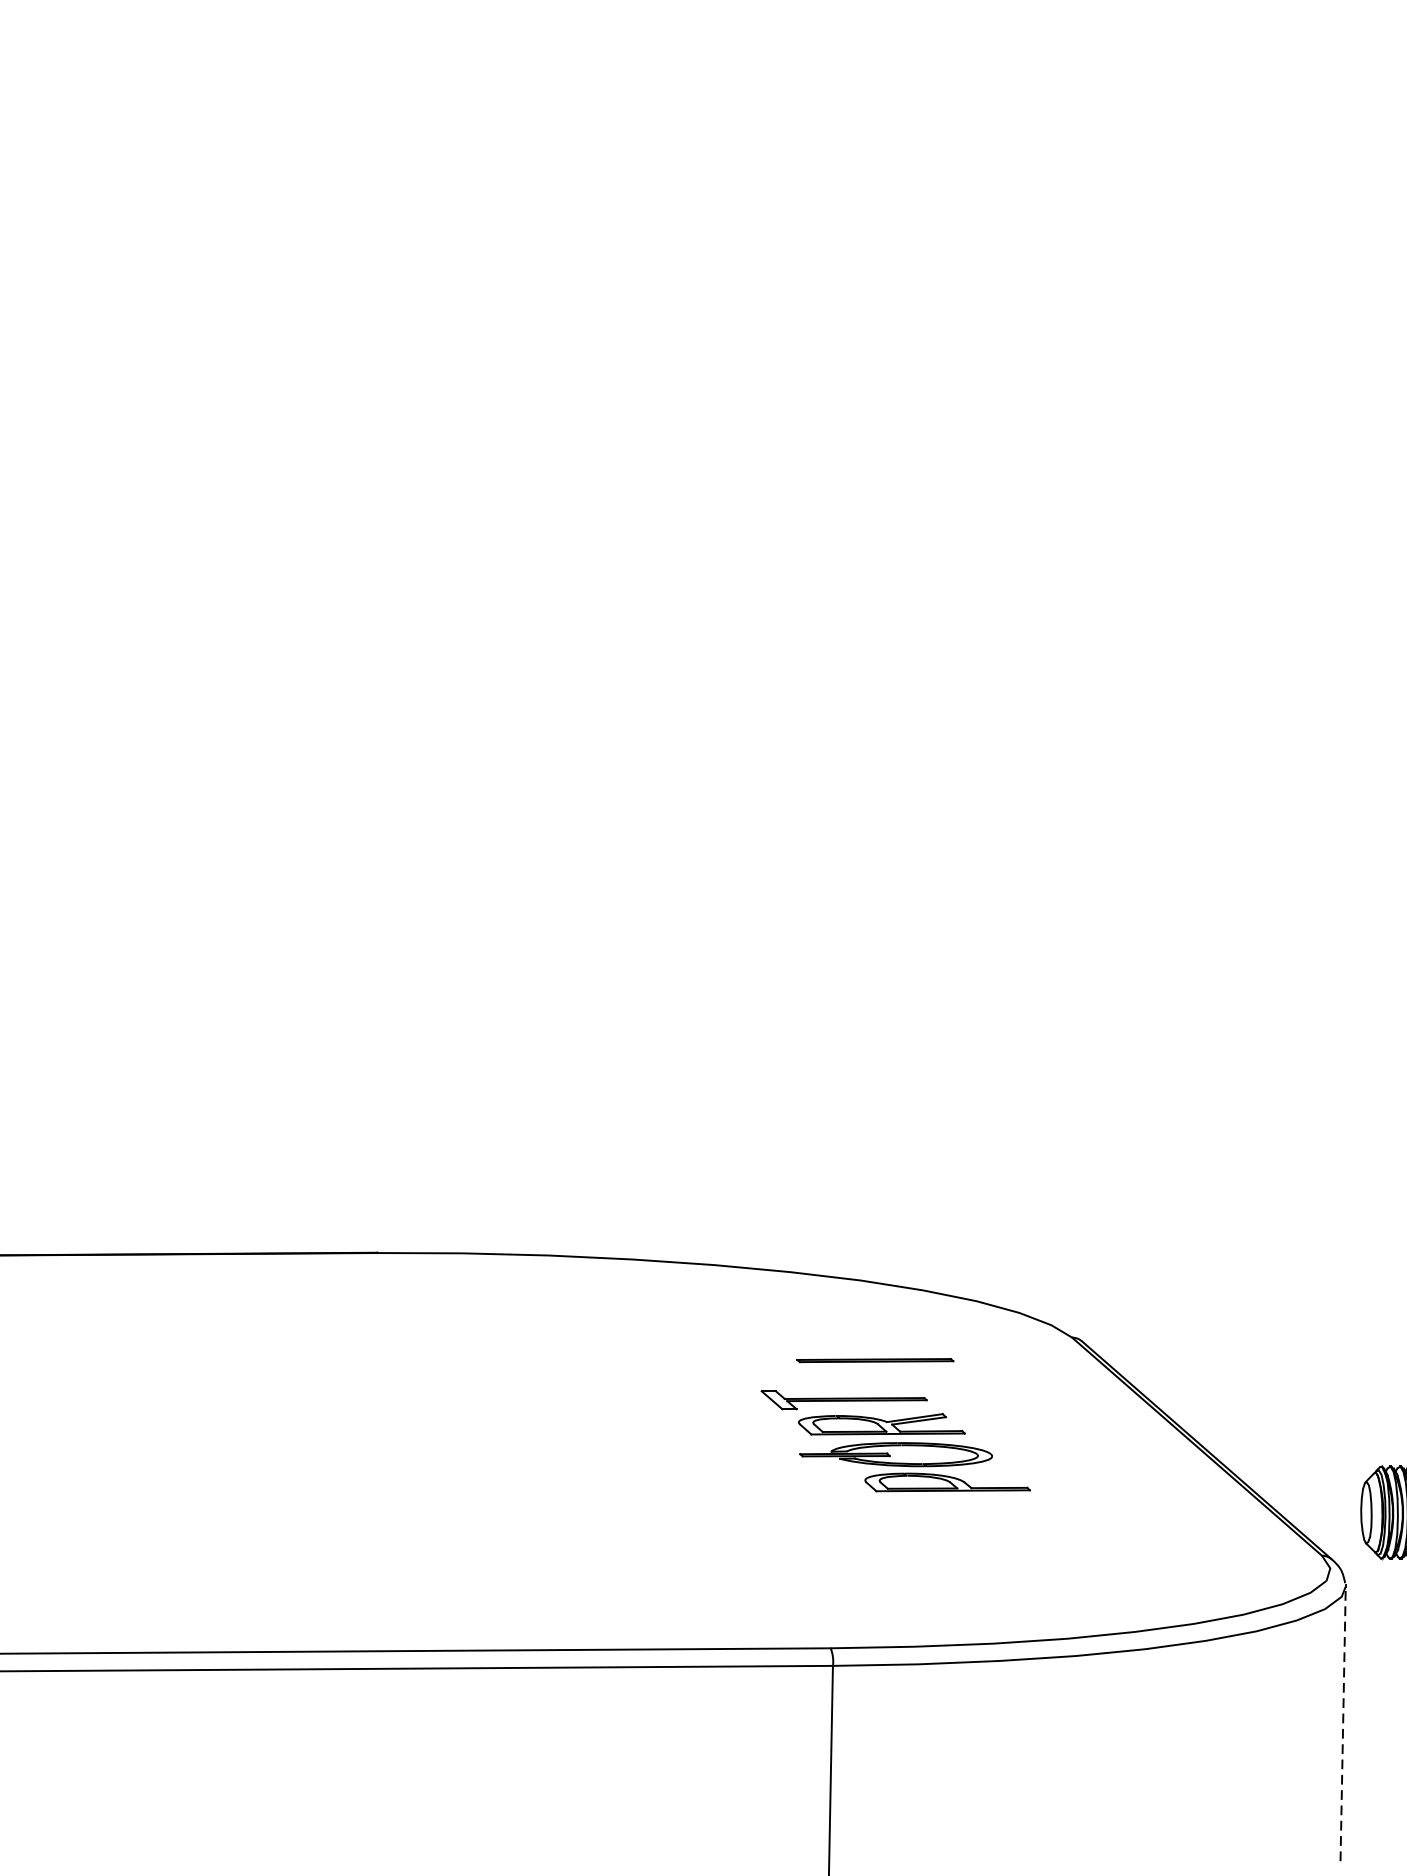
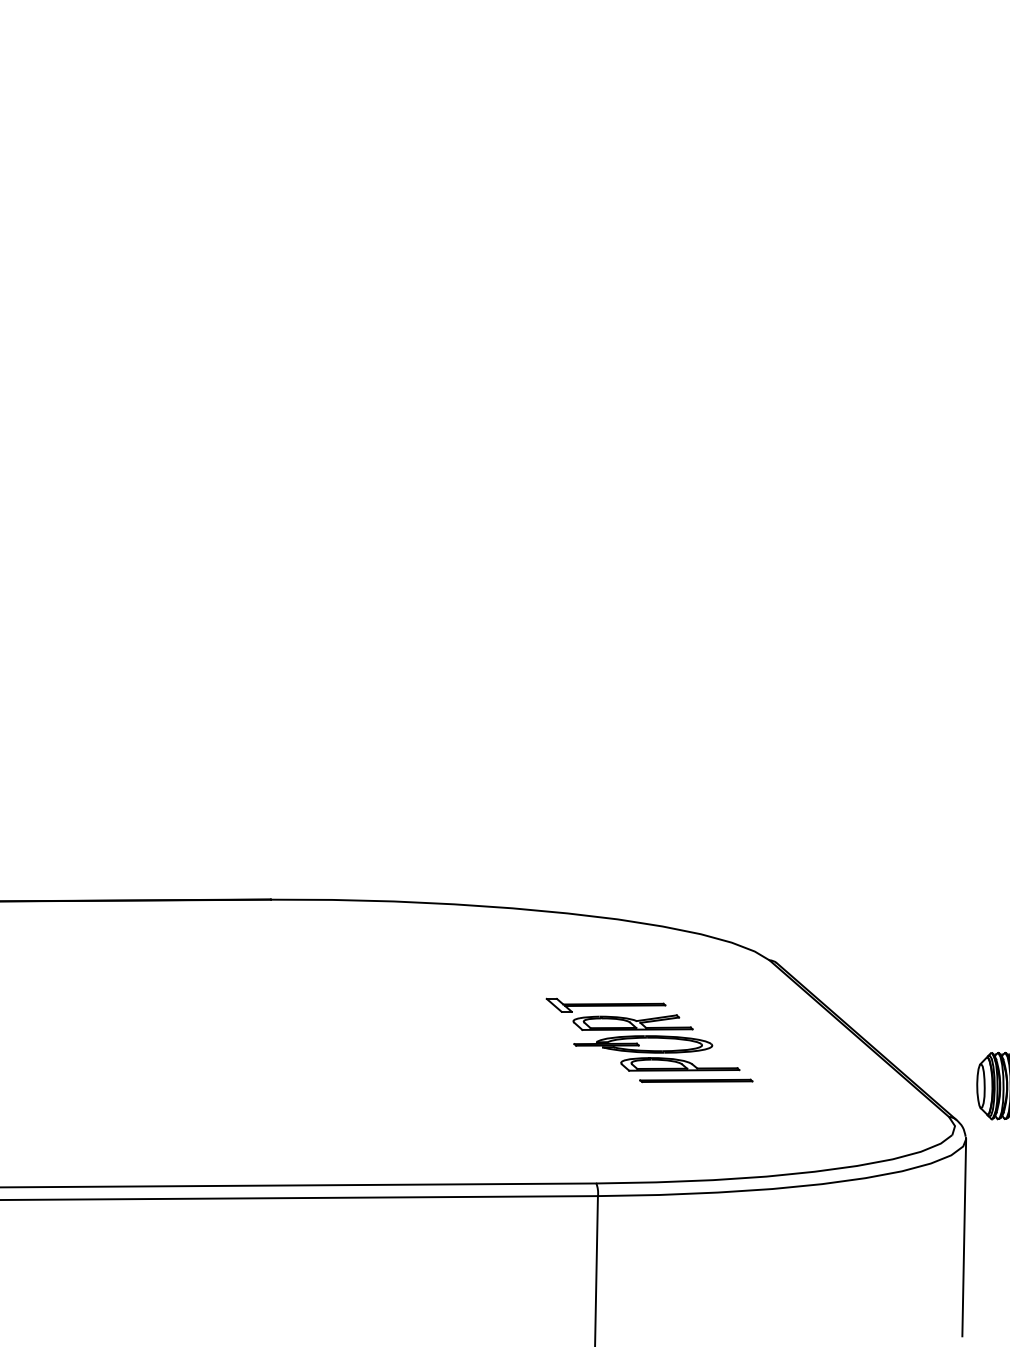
part: (875, 1360) -> (696, 1080), moved
line: (1343, 1723) -> (964, 1237), dashed -> solid

